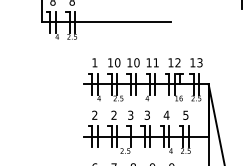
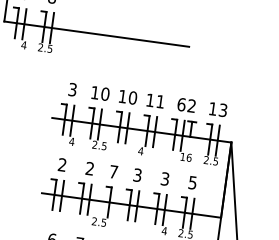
text: (94, 62) -> (72, 89), 1 -> 3
text: (170, 62) -> (181, 104), 12 -> 62
text: (130, 114) -> (113, 170), 3 -> 7
text: (166, 114) -> (165, 177), 4 -> 3

